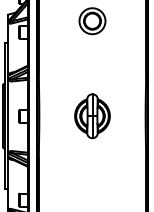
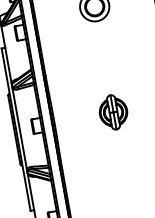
part: (92, 116) -> (113, 112), size x0.7

